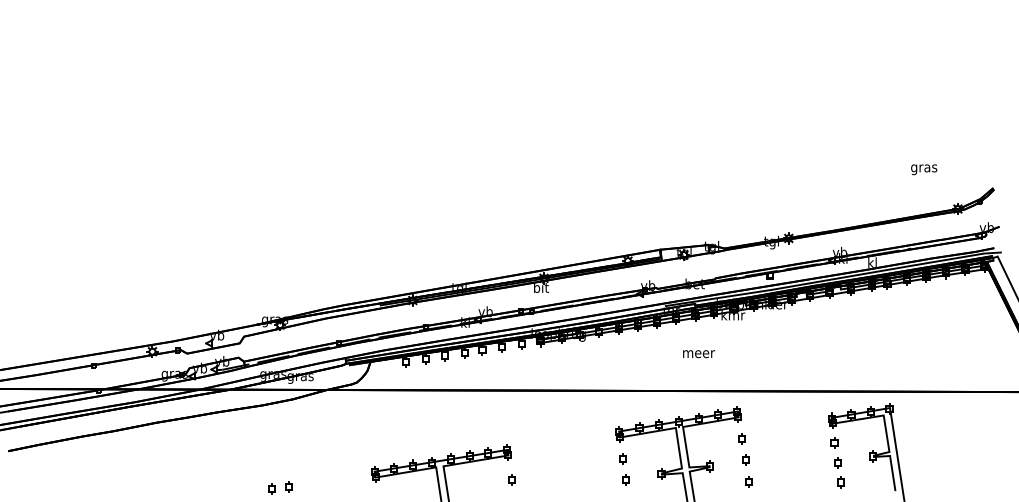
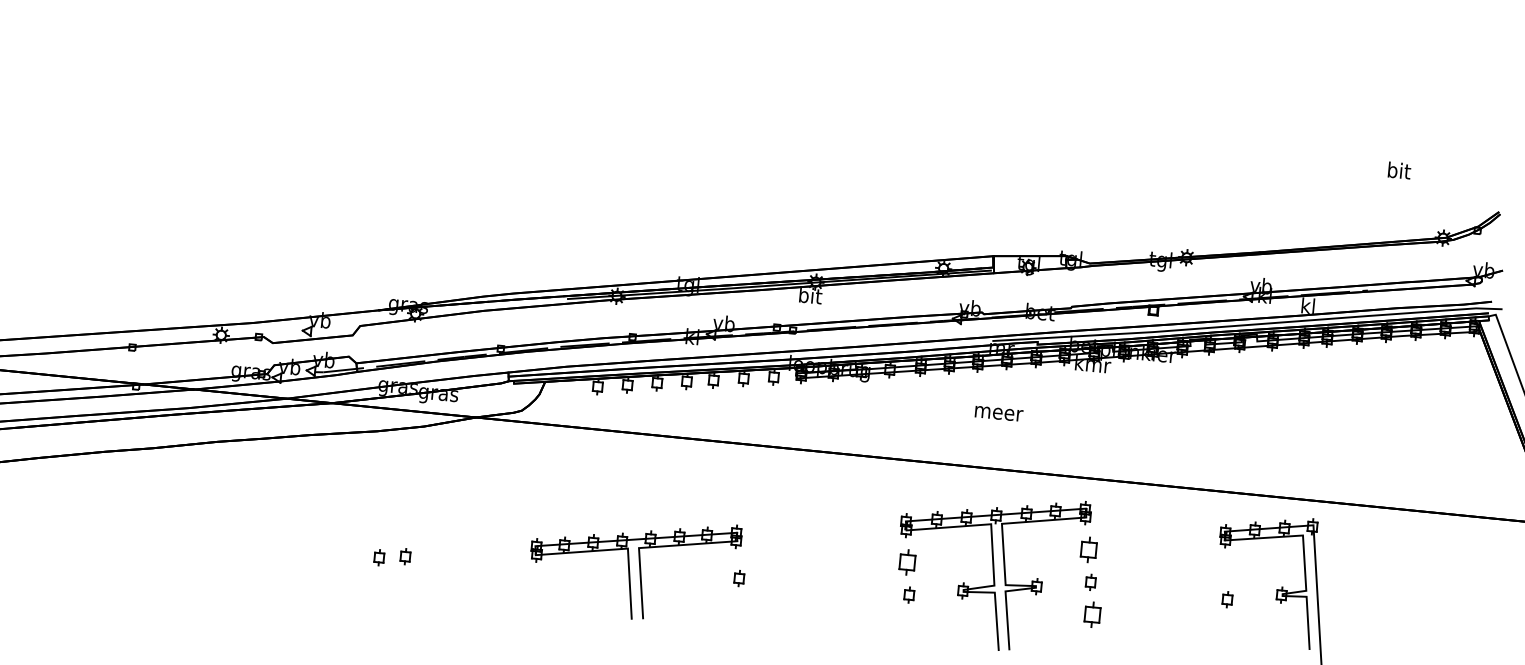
text: (924, 168) -> (1399, 172), gras -> bit
text: (699, 354) -> (999, 414), moved
part: (741, 438) -> (1087, 549), size x1.6
part: (834, 442) -> (1225, 568), removed
part: (622, 458) -> (907, 562), size x1.6
part: (748, 481) -> (1091, 614), size x1.6
part: (840, 482) -> (1228, 629), removed

